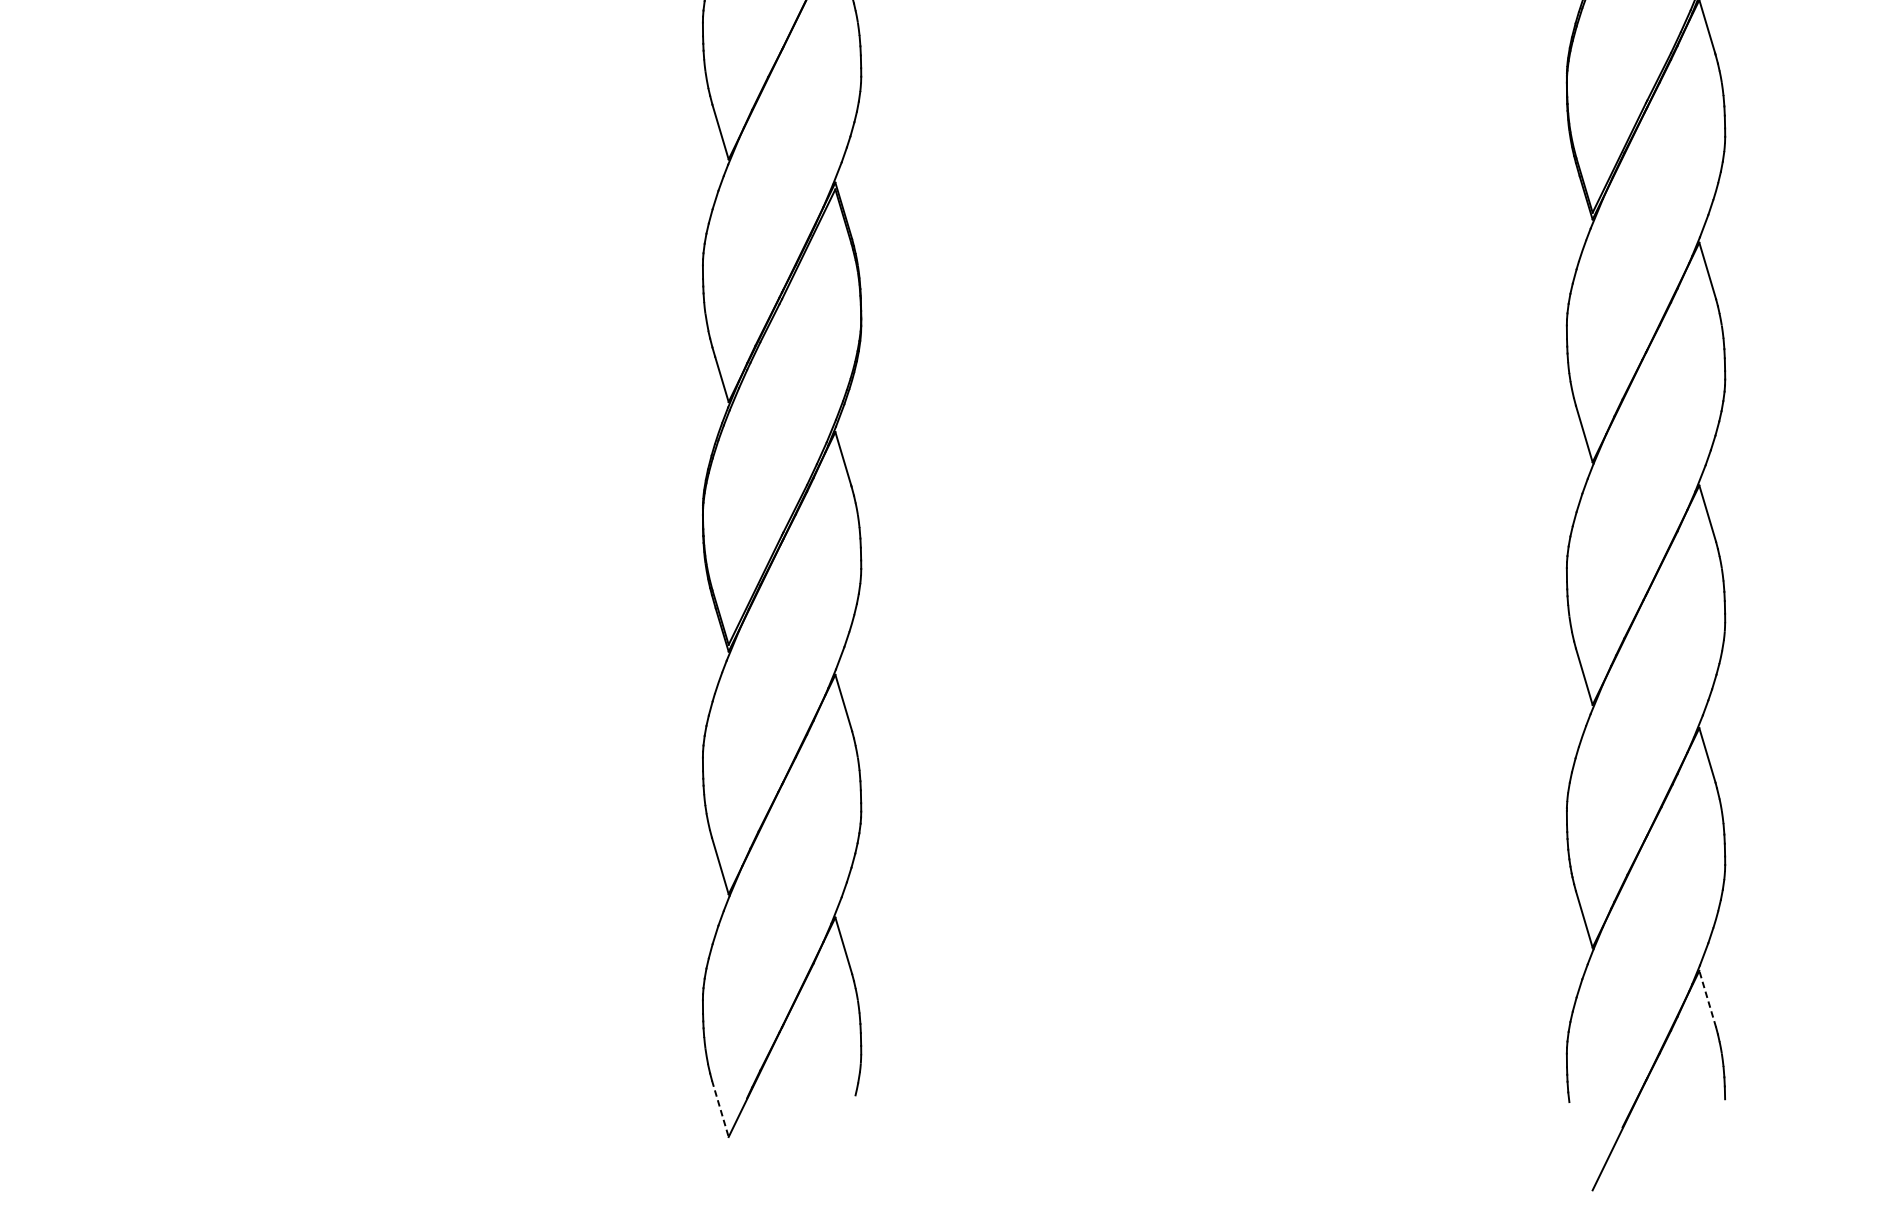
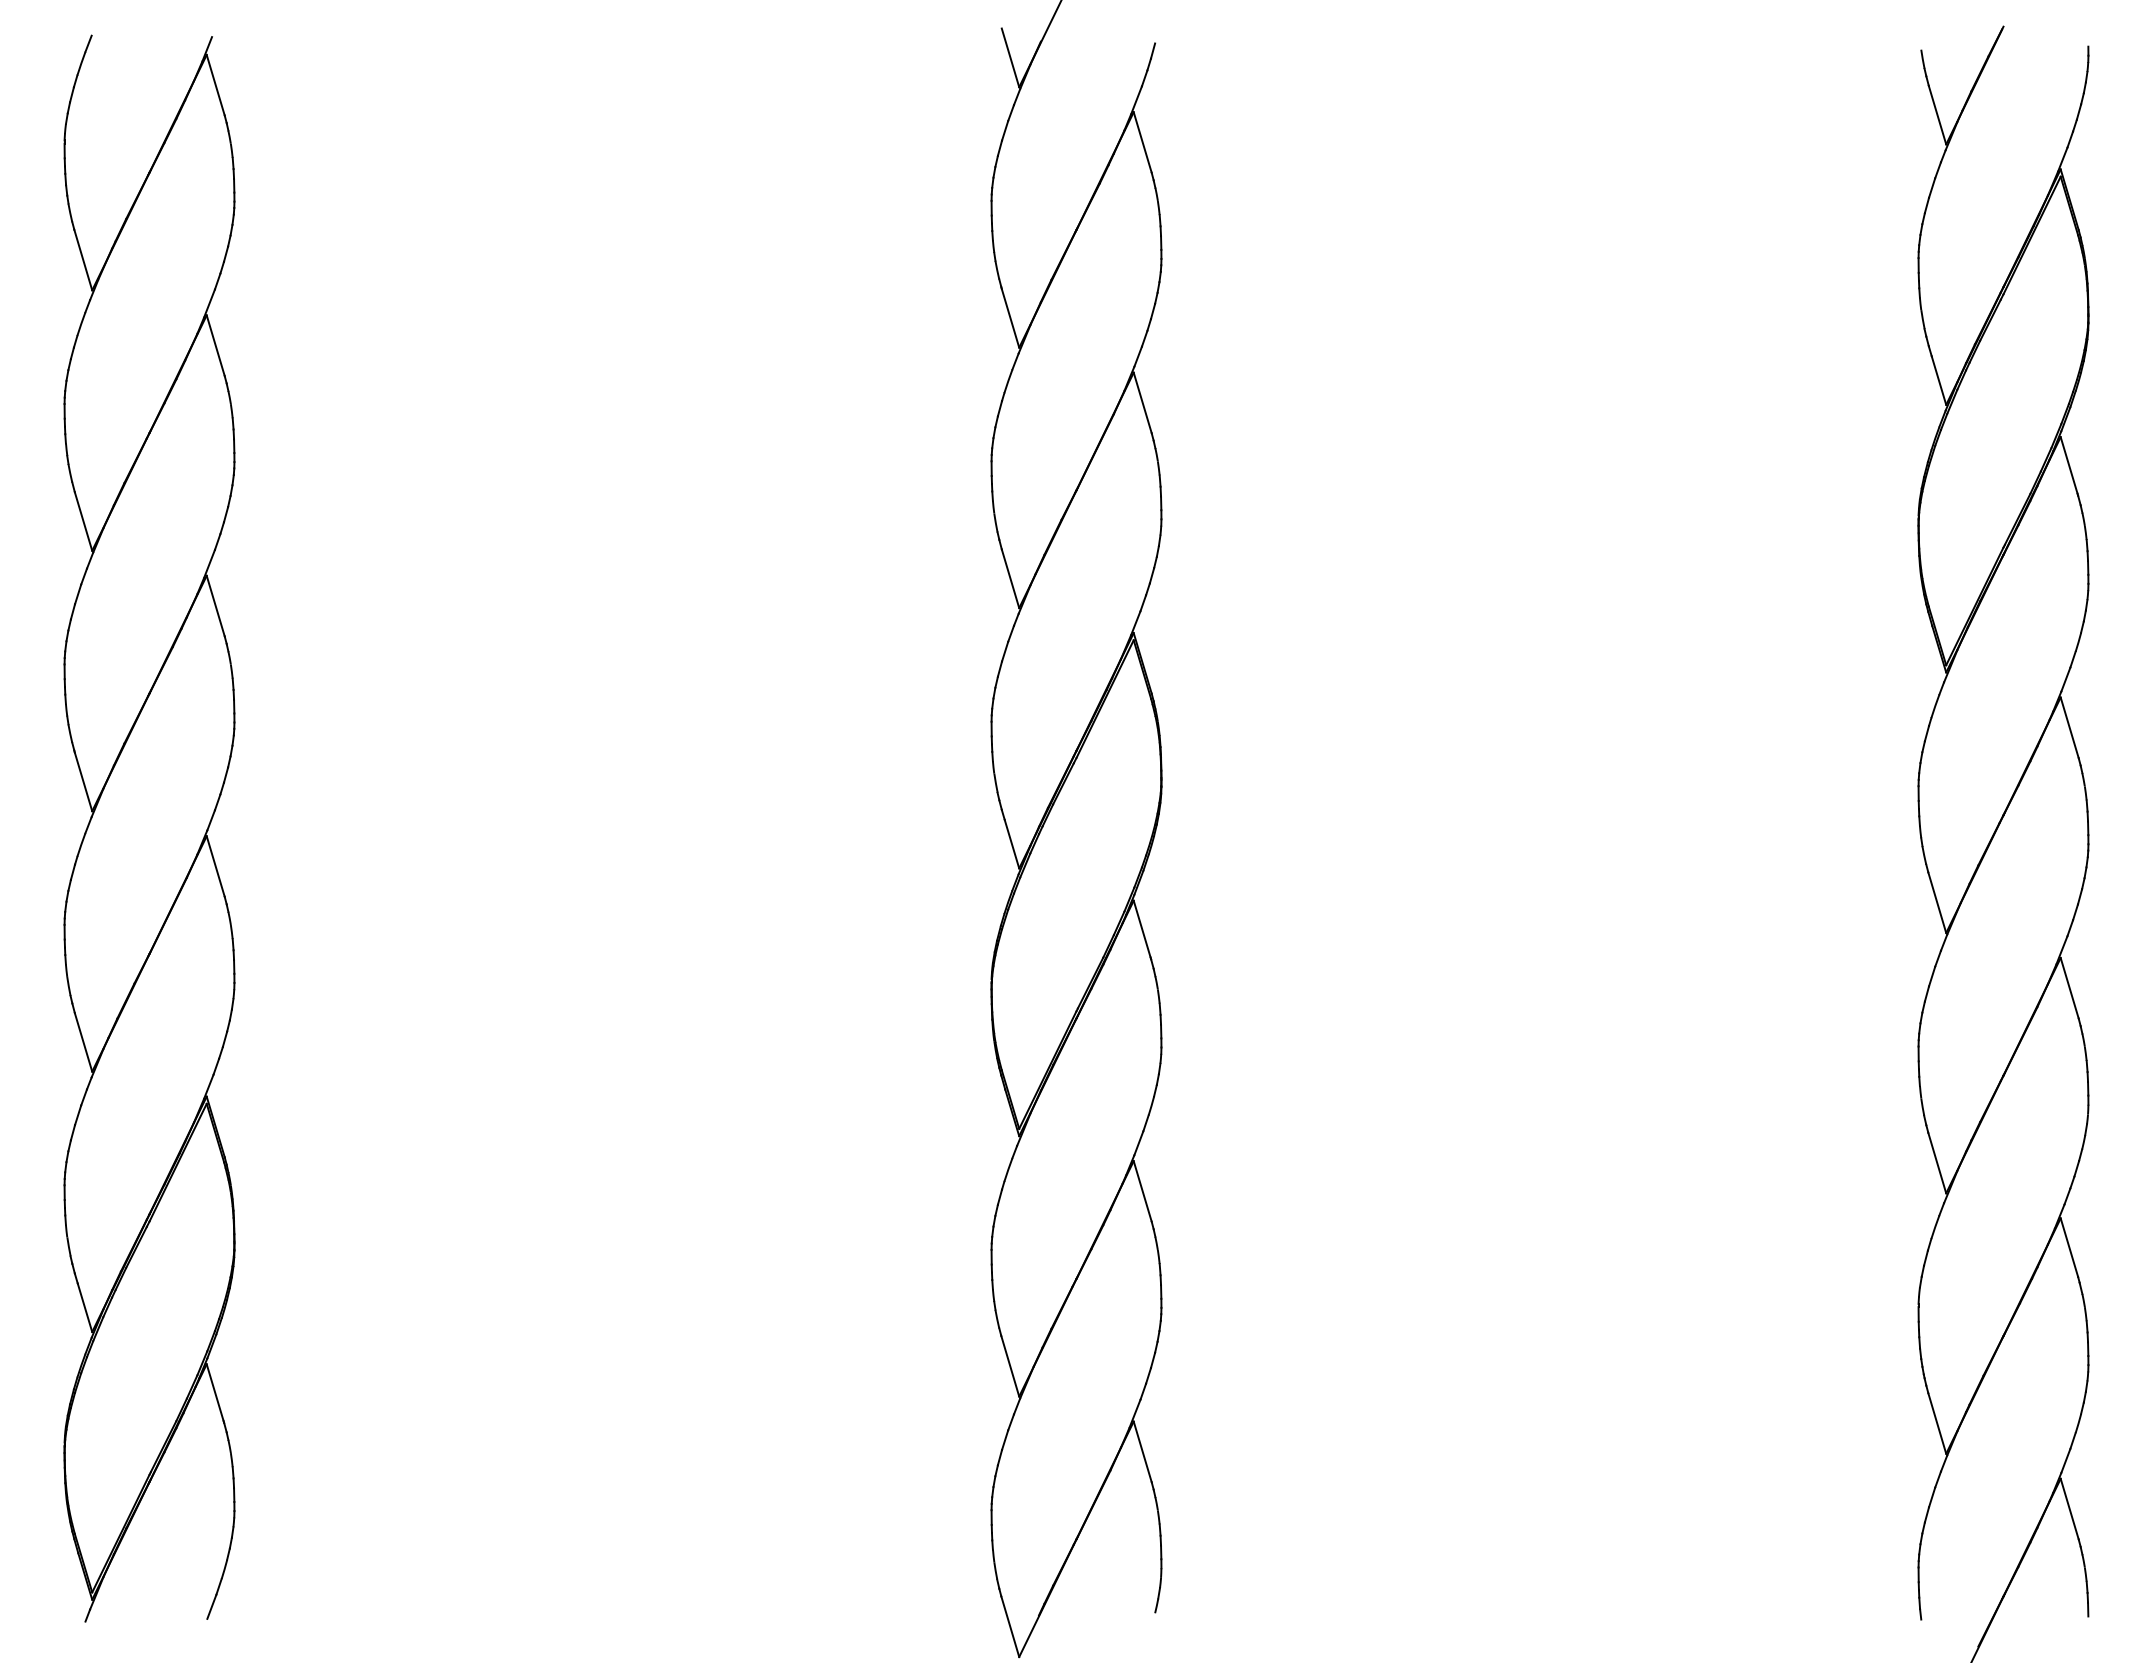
line: (1707, 999) -> (2069, 1509), dashed -> solid
line: (720, 1108) -> (1010, 1626), dashed -> solid

